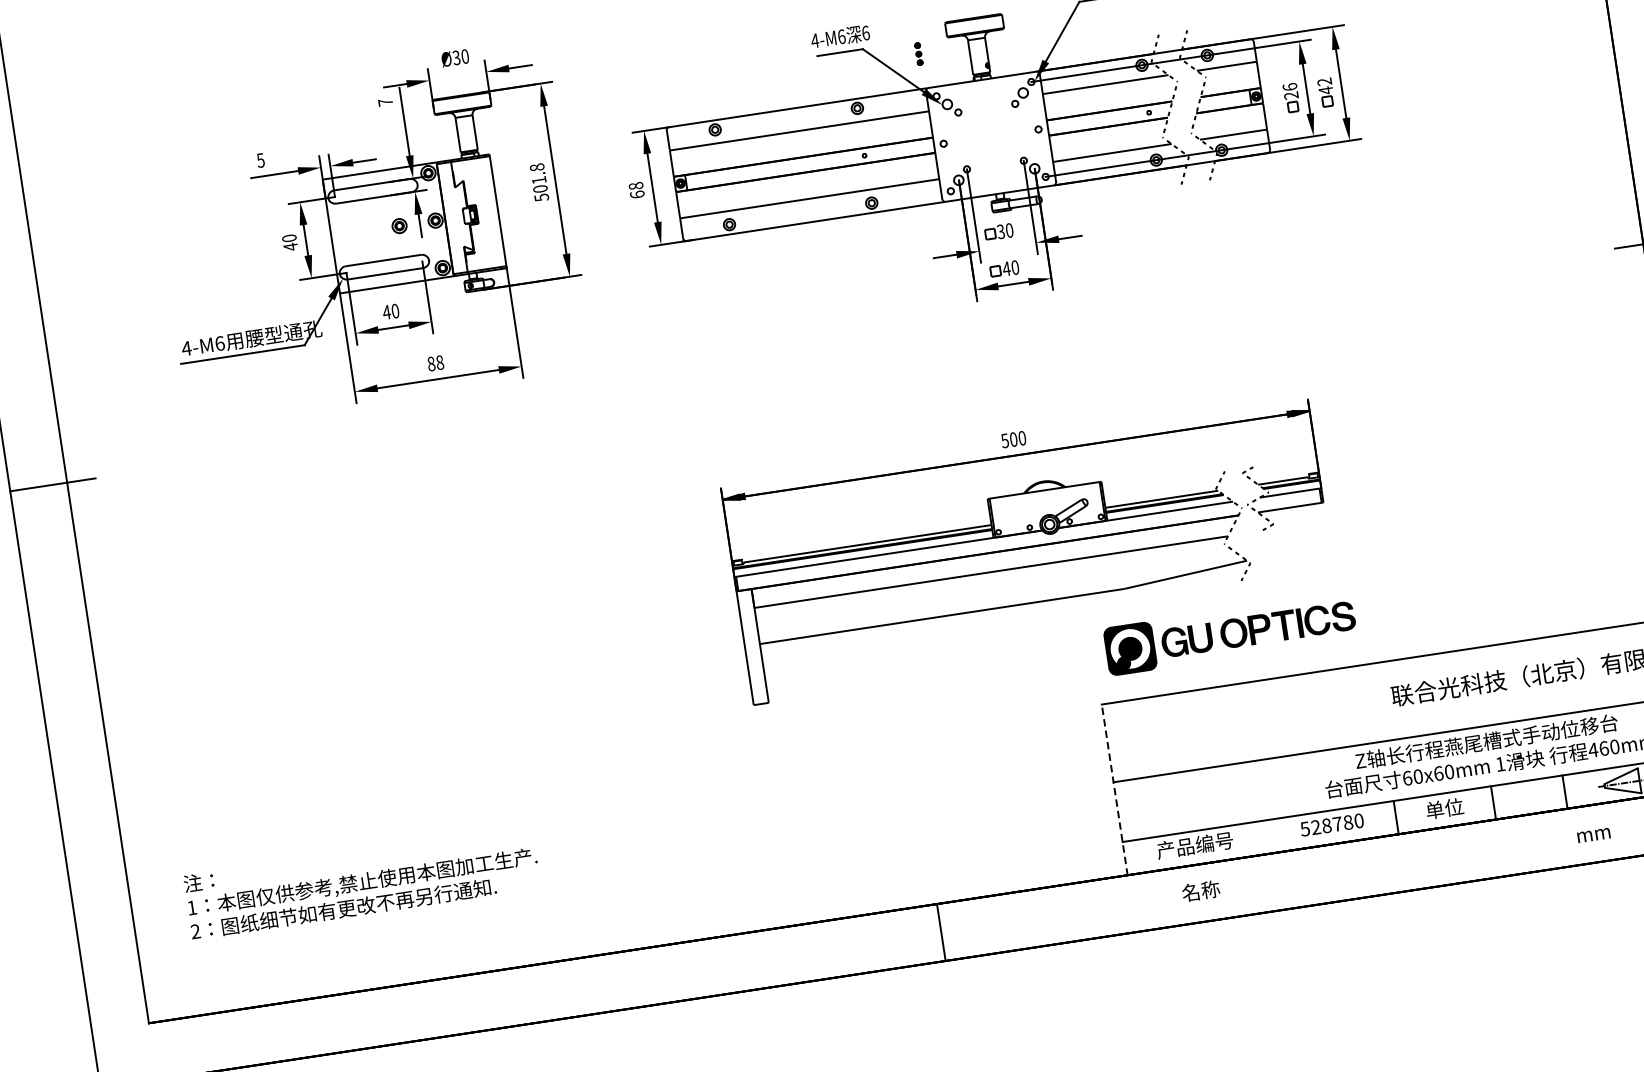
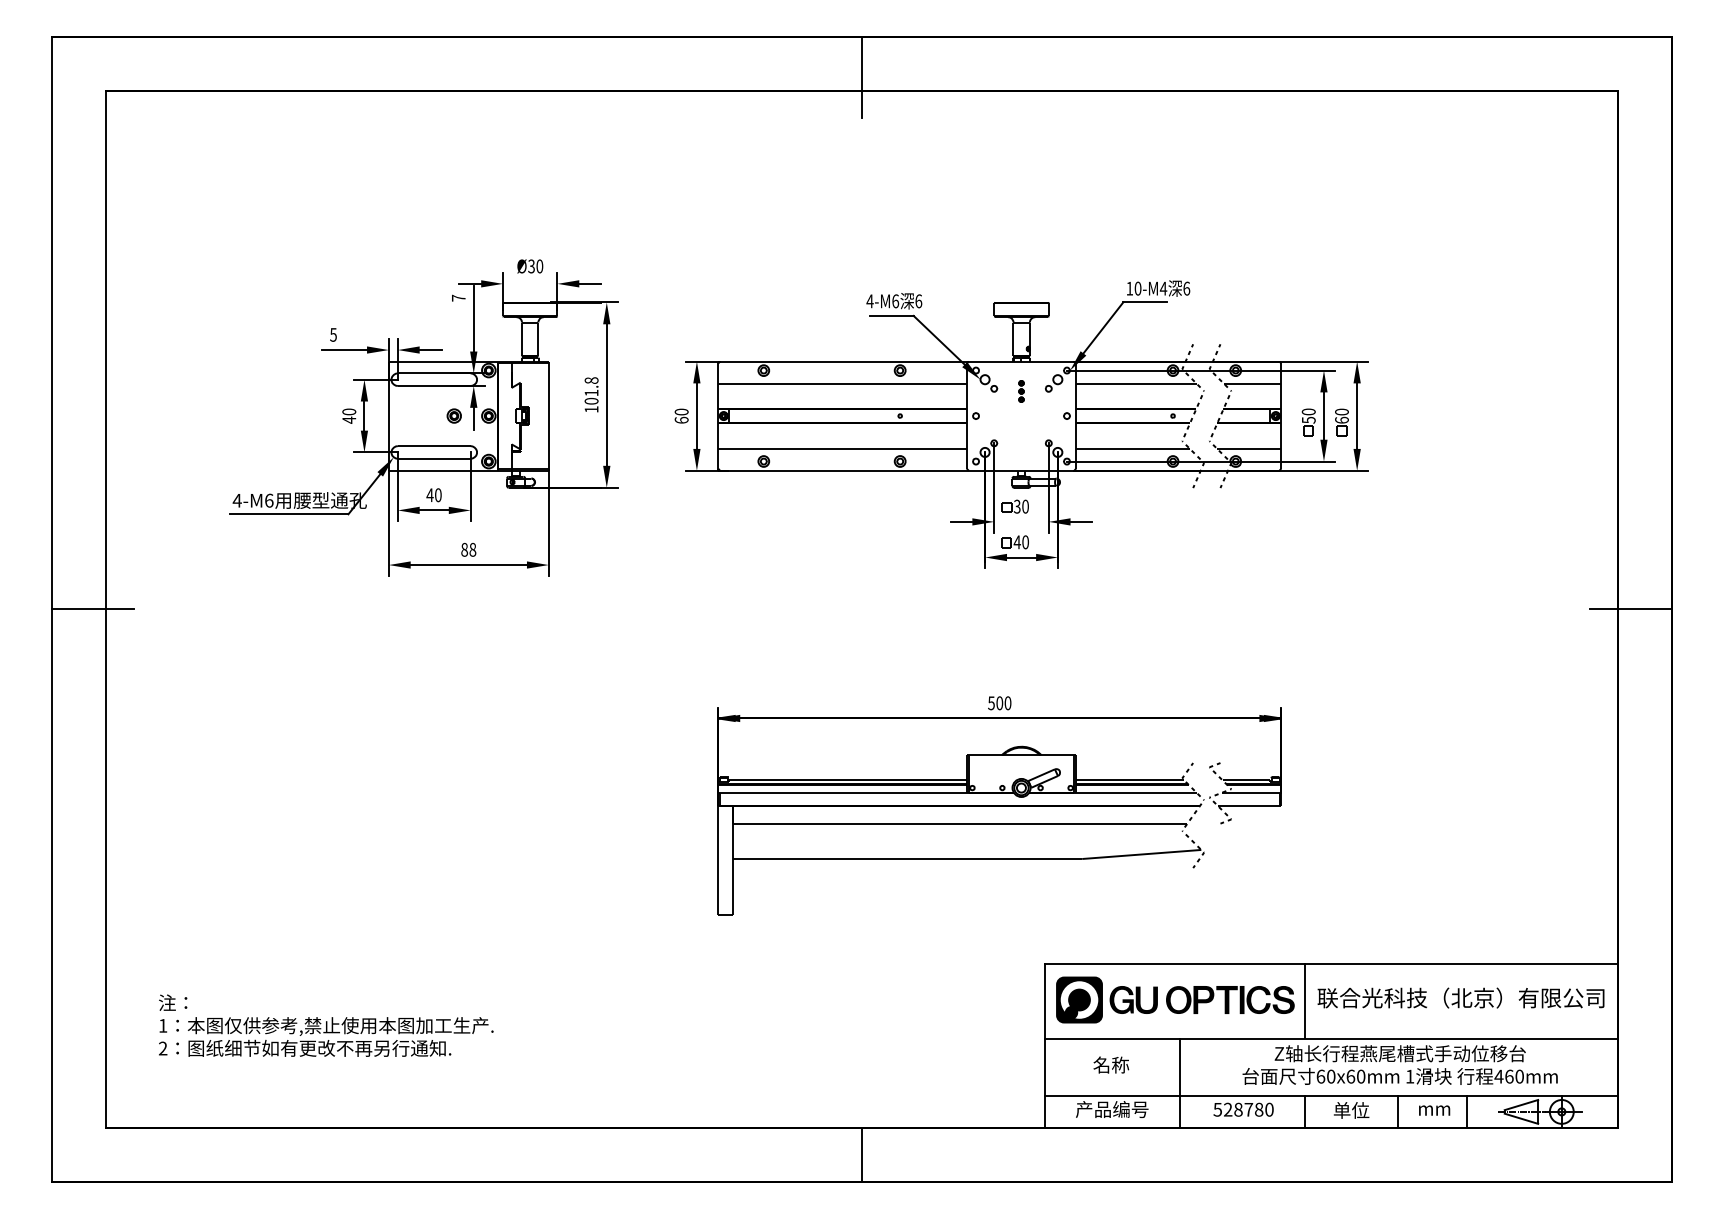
part: (918, 54) -> (1021, 391), moved
text: (1324, 86) -> (1341, 416), 42 -> 60
text: (1290, 90) -> (1308, 415), 26 -> 50
text: (635, 185) -> (681, 411), 68 -> 60
text: (541, 197) -> (591, 409), 501.8 -> 101.8
part: (1230, 633) -> (1175, 999), moved
line: (1378, 702) -> (1304, 1001), added
line: (1114, 790) -> (1044, 1046), dashed -> solid
line: (1260, 806) -> (1179, 1082), added
text: (1593, 835) -> (1434, 1110), moved
text: (1201, 890) -> (1111, 1064), moved

